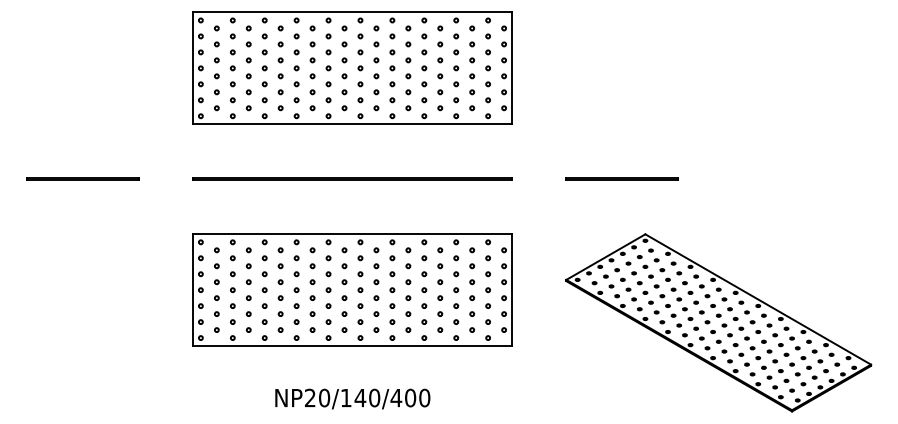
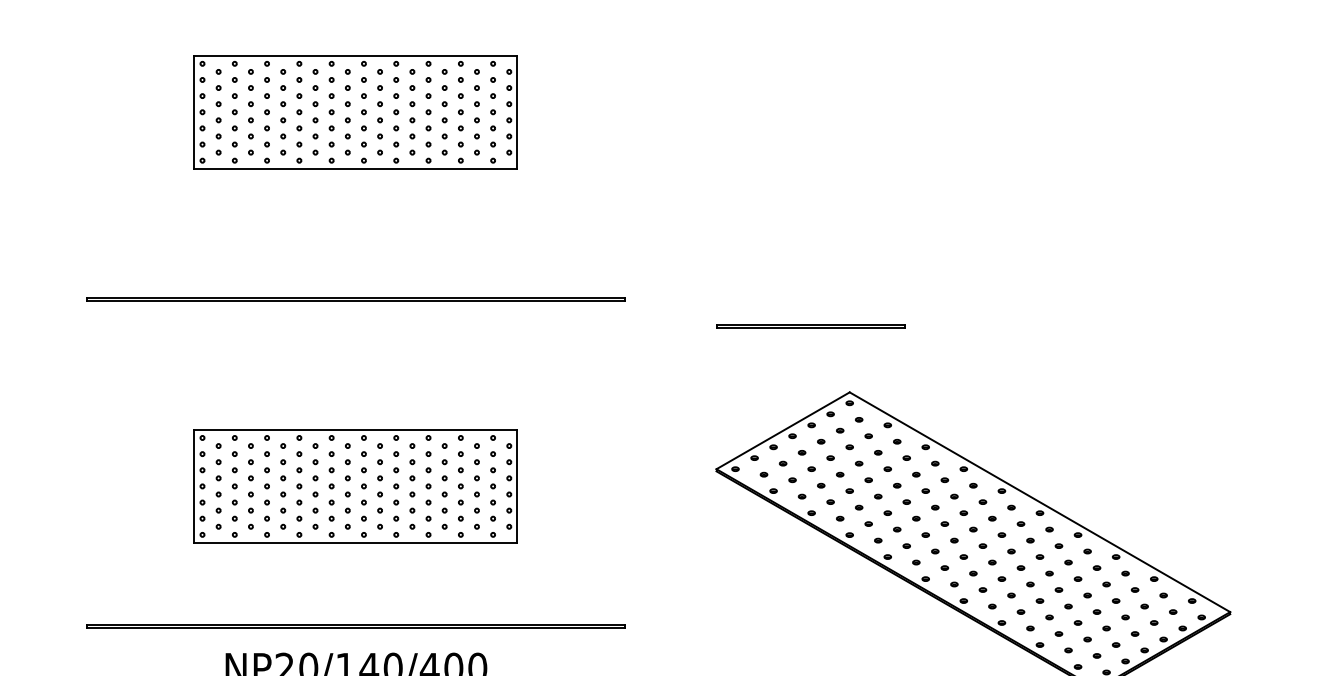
part: (352, 67) -> (355, 111), size x0.6
line: (621, 178) -> (809, 325), moved
part: (352, 289) -> (355, 485), size x0.6
line: (352, 372) -> (355, 625), added

